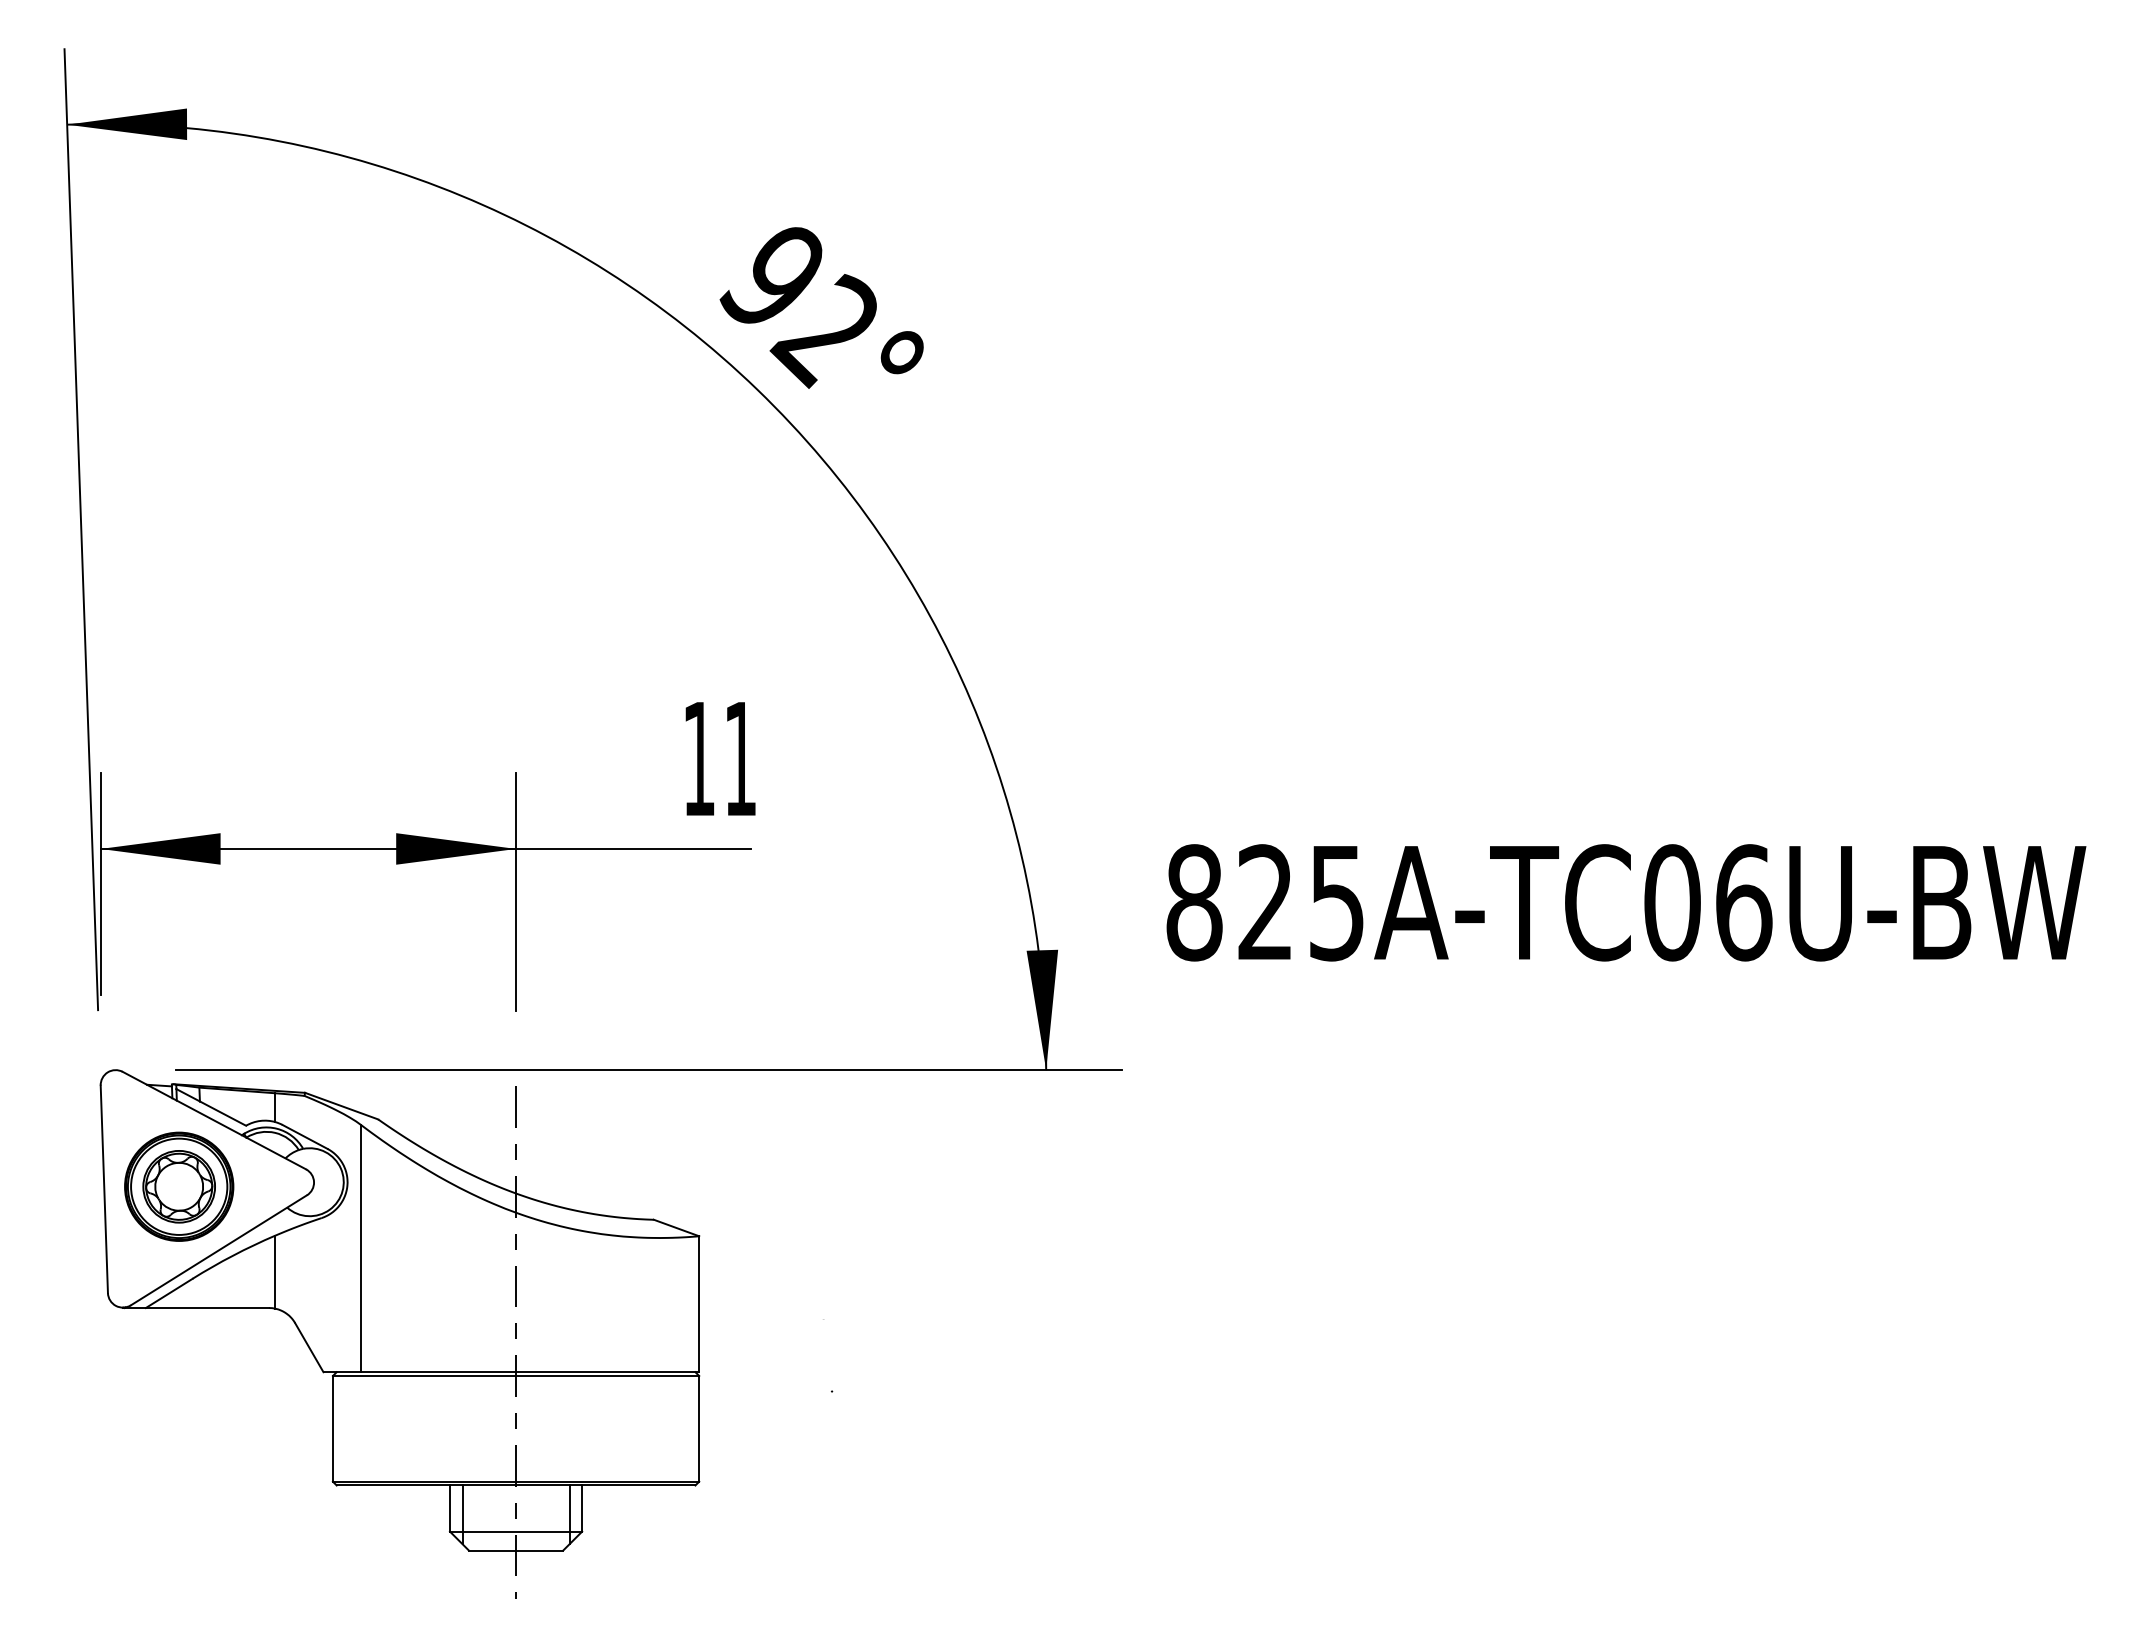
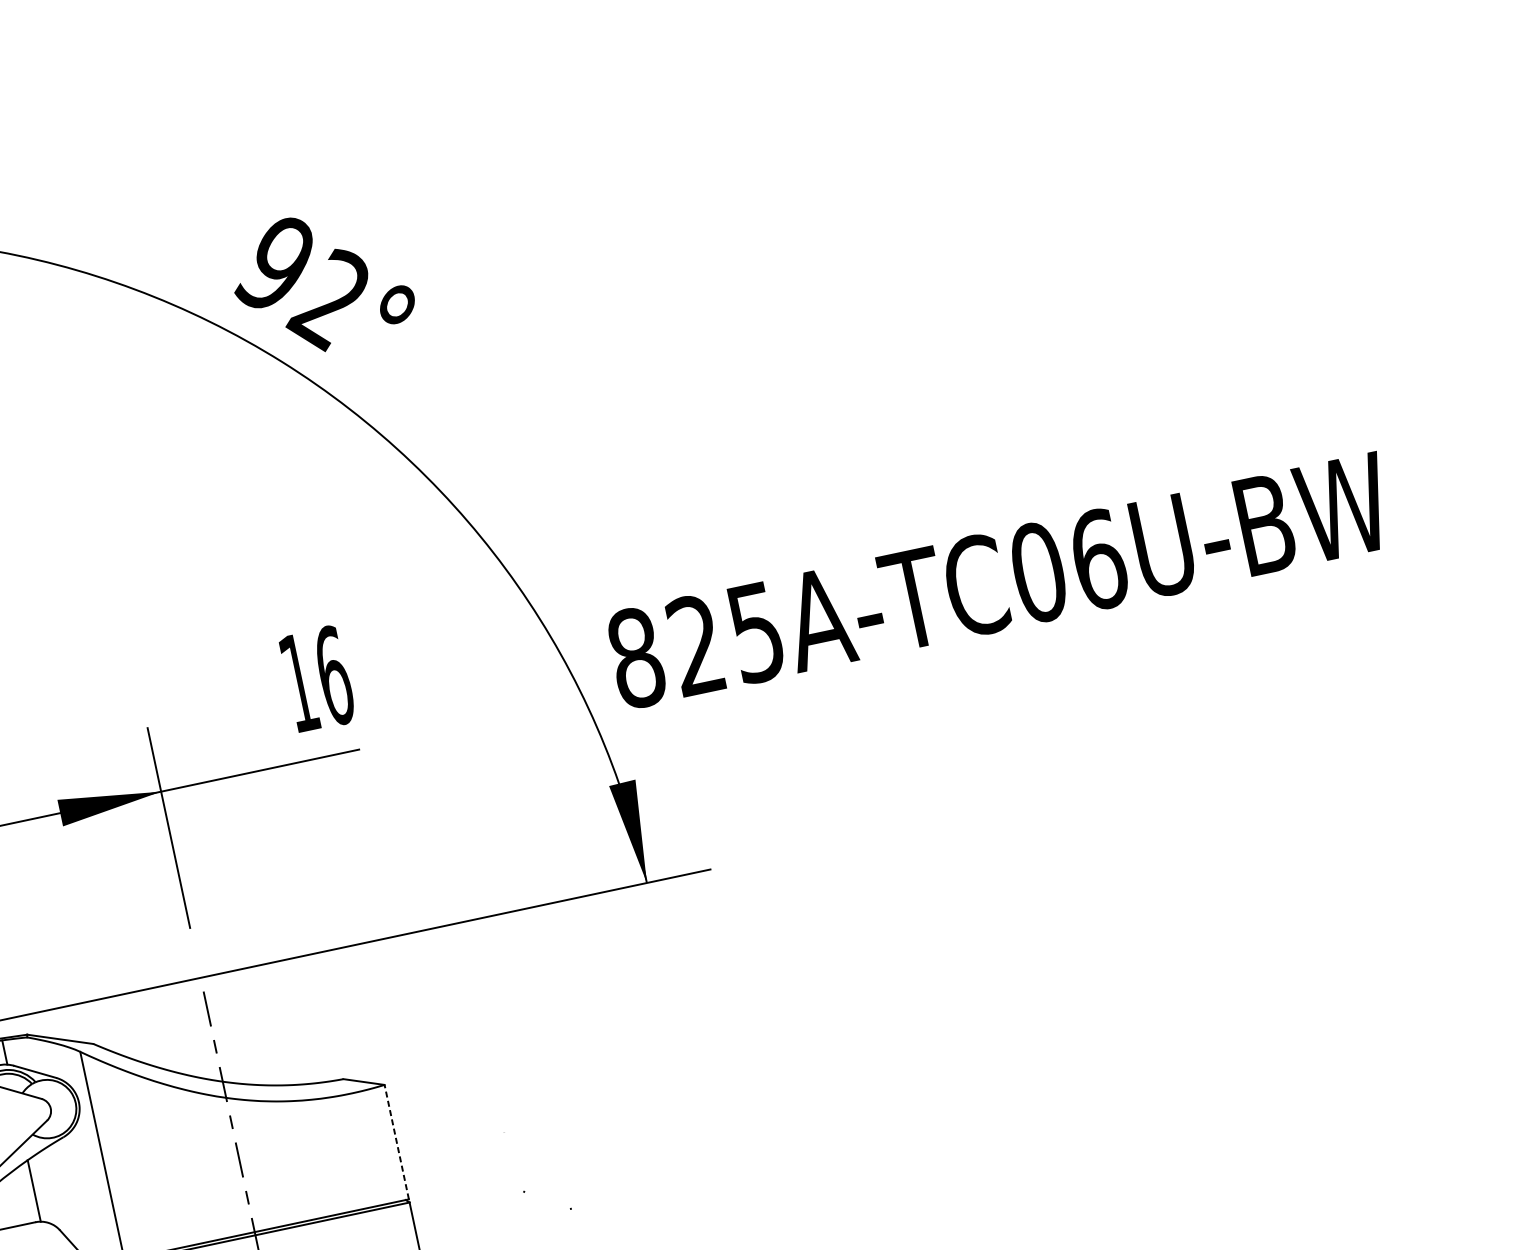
text: (740, 758) -> (333, 675), 11 -> 16
text: (1626, 902) -> (999, 580), moved
line: (699, 1304) -> (397, 1142), solid -> dashed

